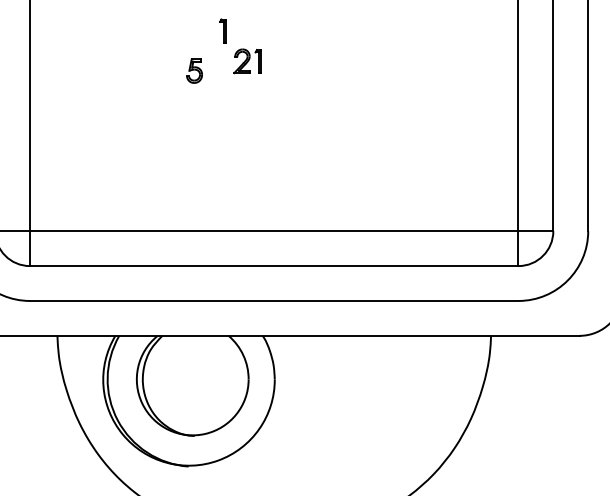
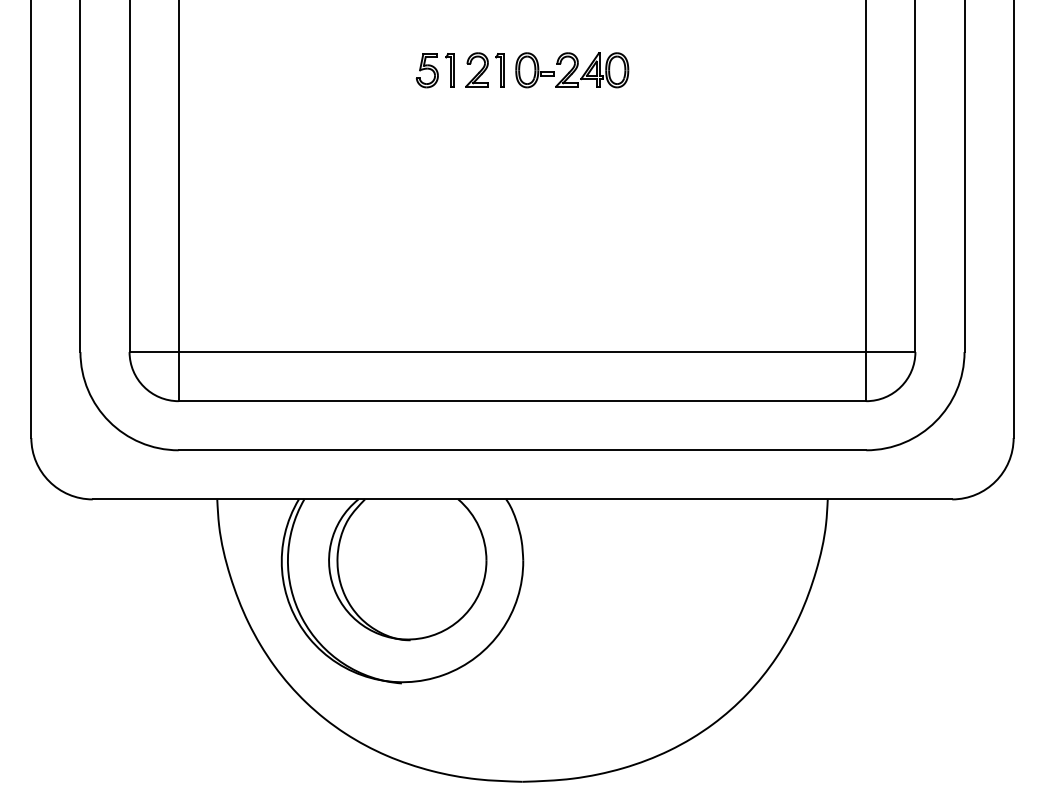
part: (309, 31) -> (572, 70), added
part: (247, 61) -> (484, 69), moved
part: (193, 70) -> (426, 70), moved

